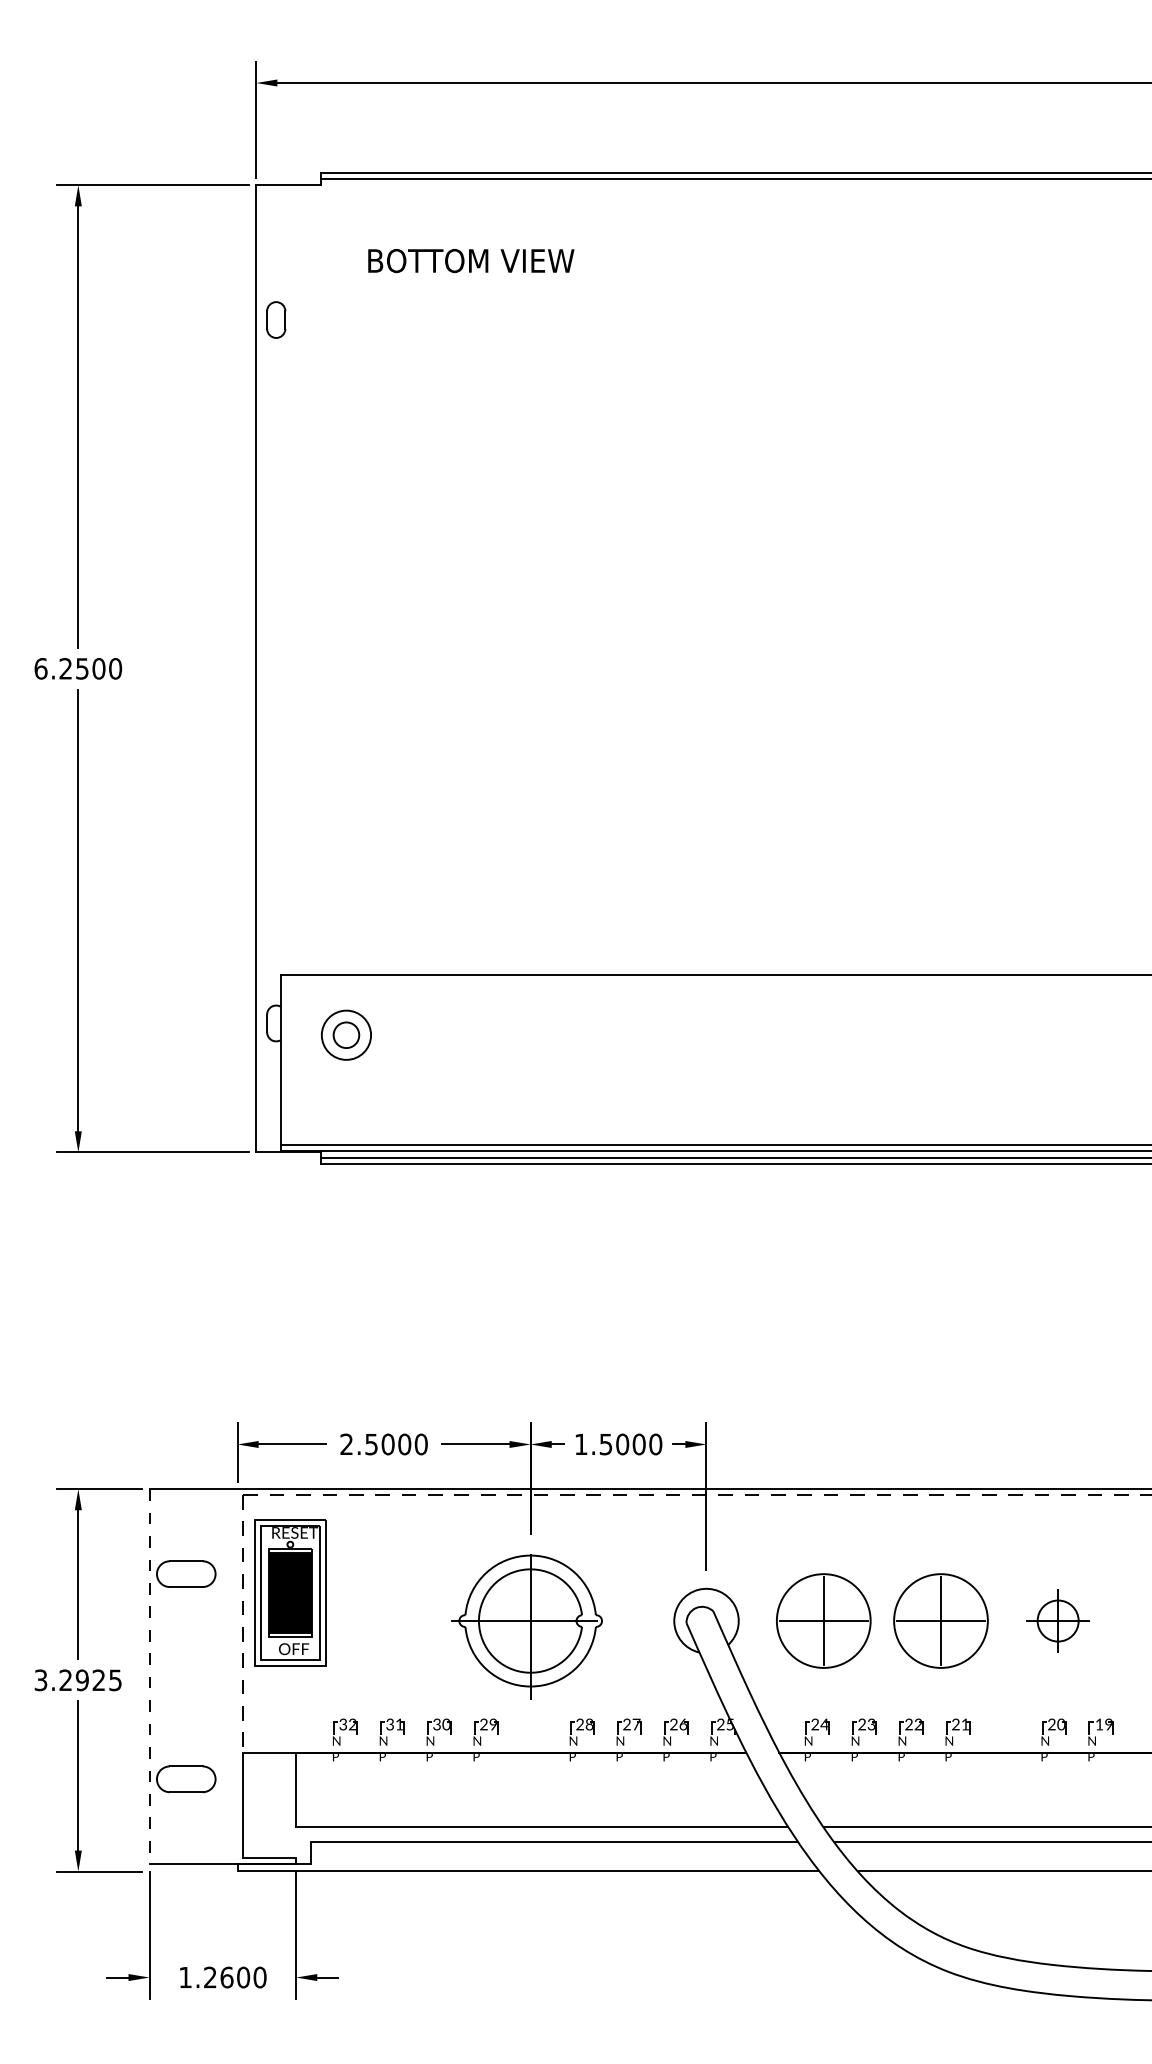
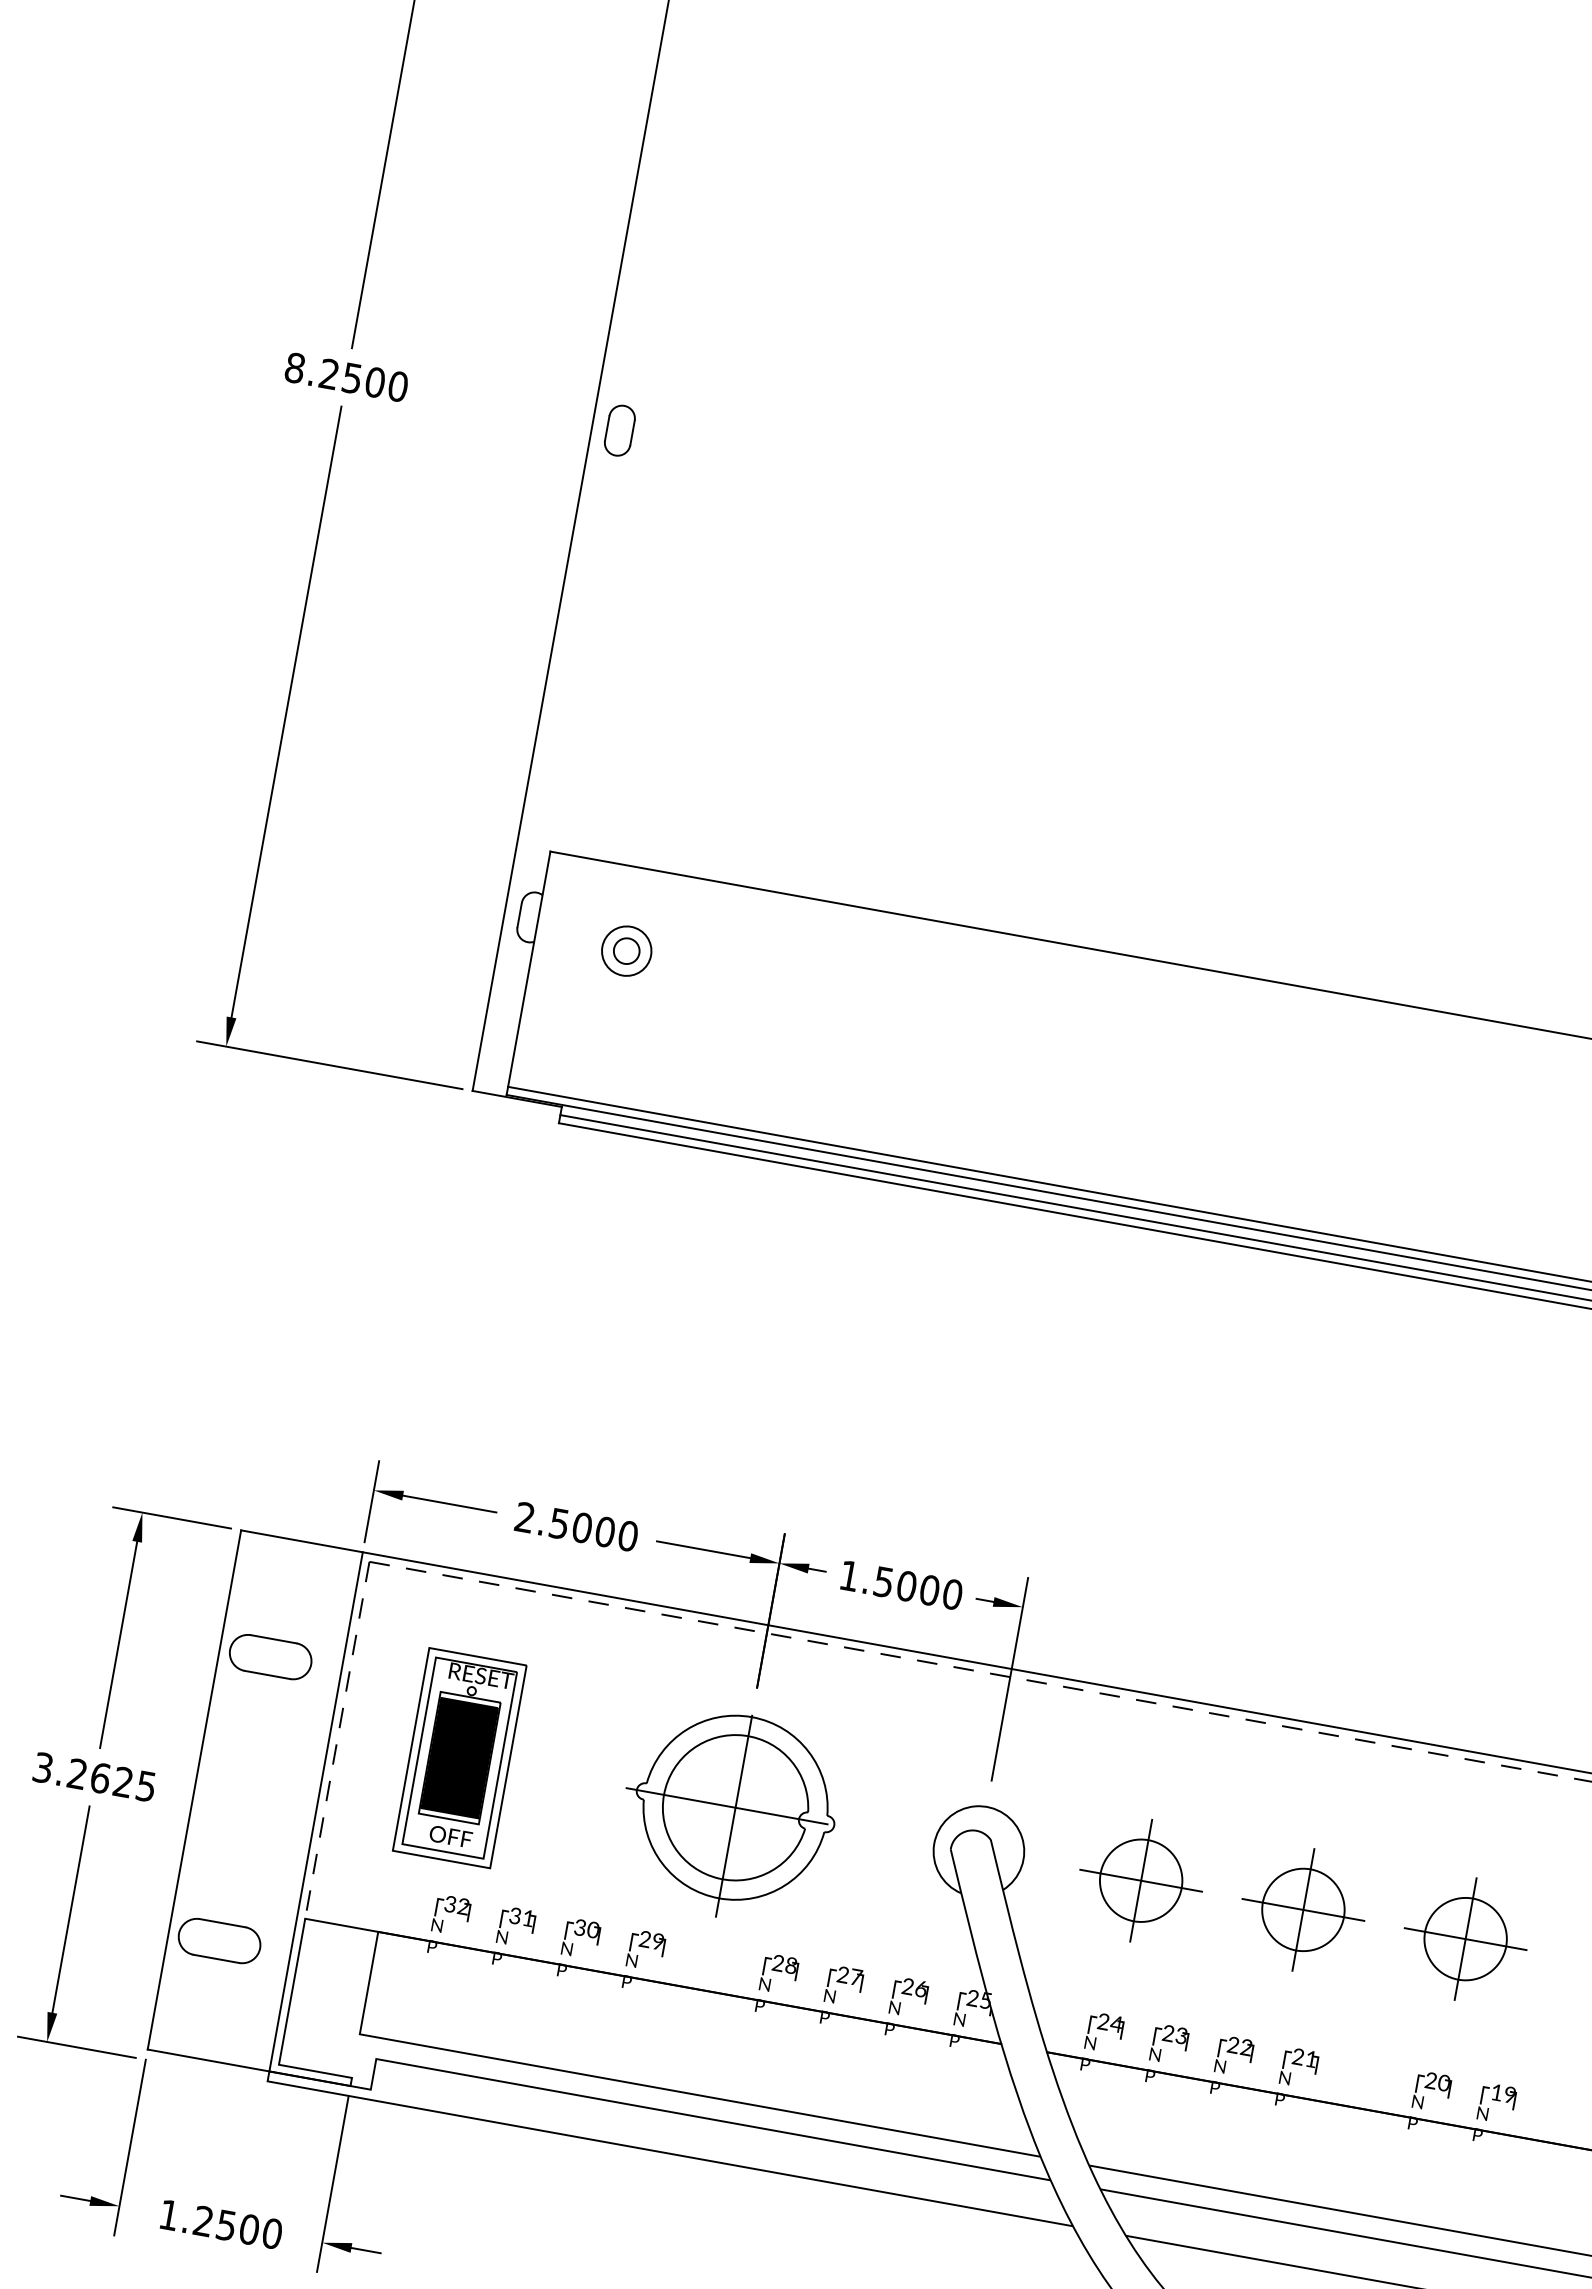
text: (40, 668) -> (294, 367), 6.2500 -> 8.2500
part: (276, 671) -> (620, 430), added
part: (346, 1034) -> (626, 950), size x0.71
part: (290, 1592) -> (460, 1757), moved
circle: (823, 1620) -> (1140, 1879), size x0.62
circle: (940, 1620) -> (1302, 1909), size x0.62
part: (1057, 1620) -> (1464, 1938), size x1.43
line: (149, 1676) -> (194, 1789), dashed -> solid
line: (237, 1676) -> (316, 1811), added
text: (82, 1680) -> (100, 1778), 3.2925 -> 3.2625
text: (226, 1977) -> (225, 2225), 1.2600 -> 1.2500

